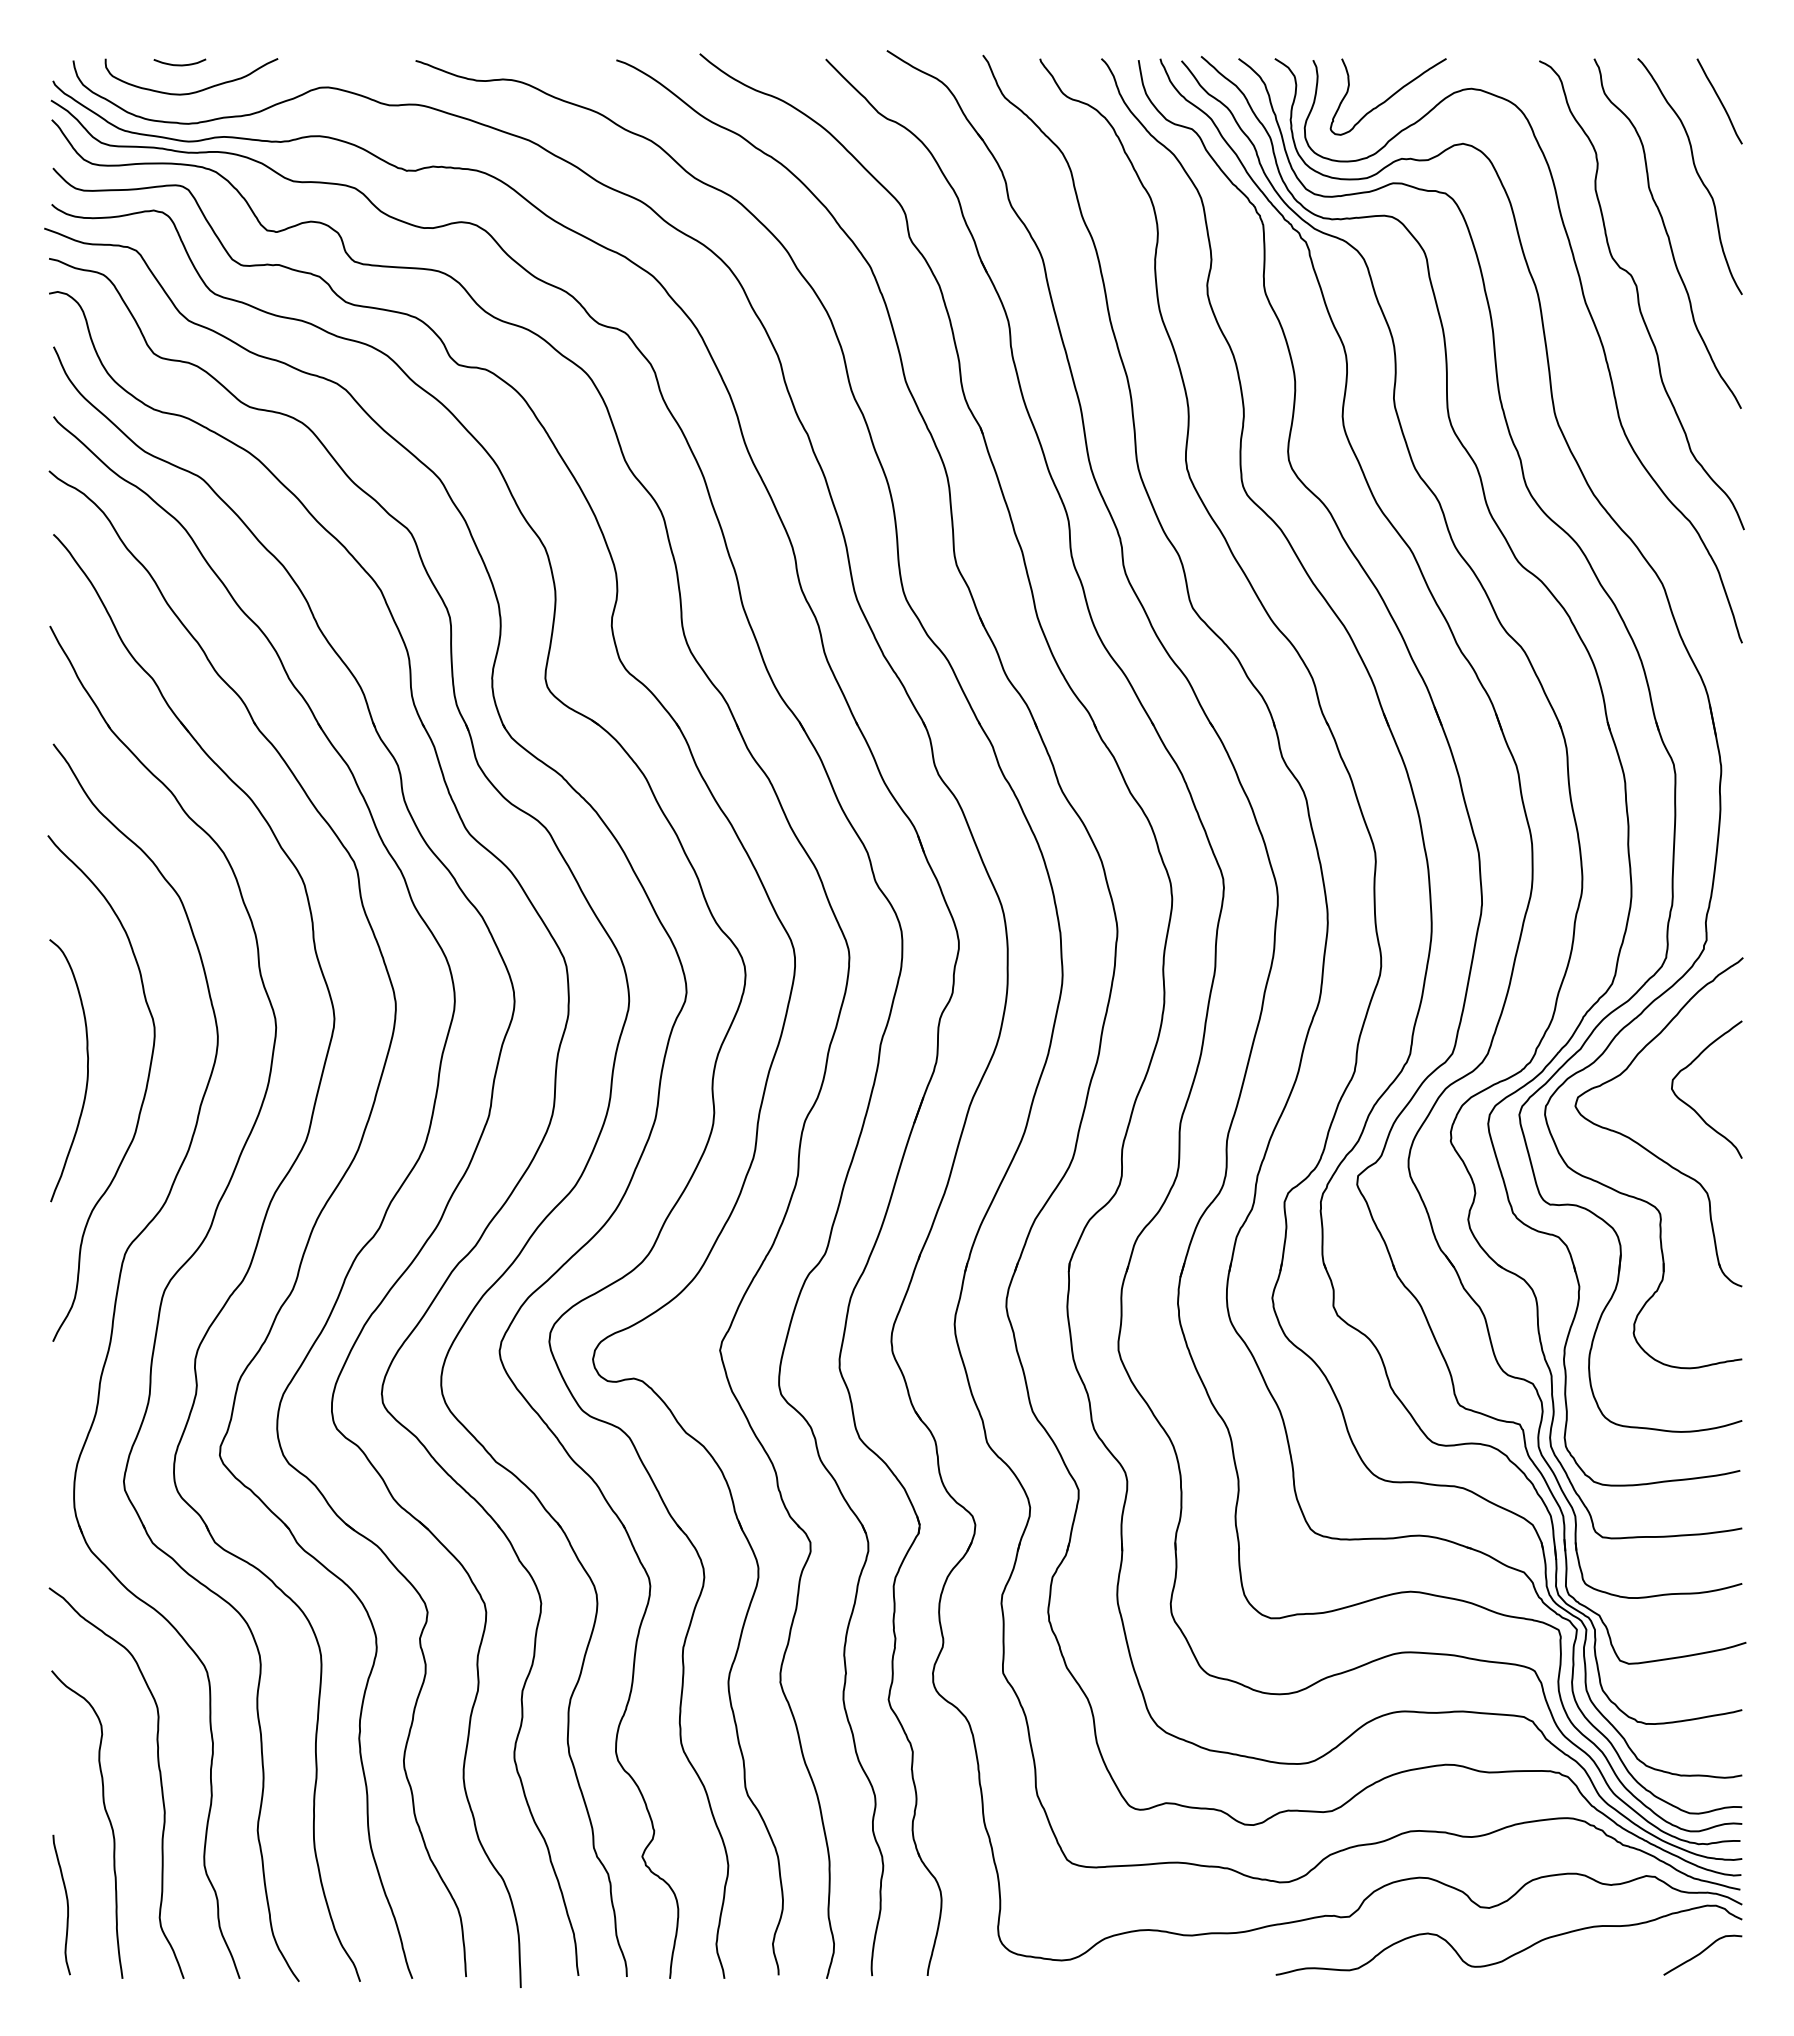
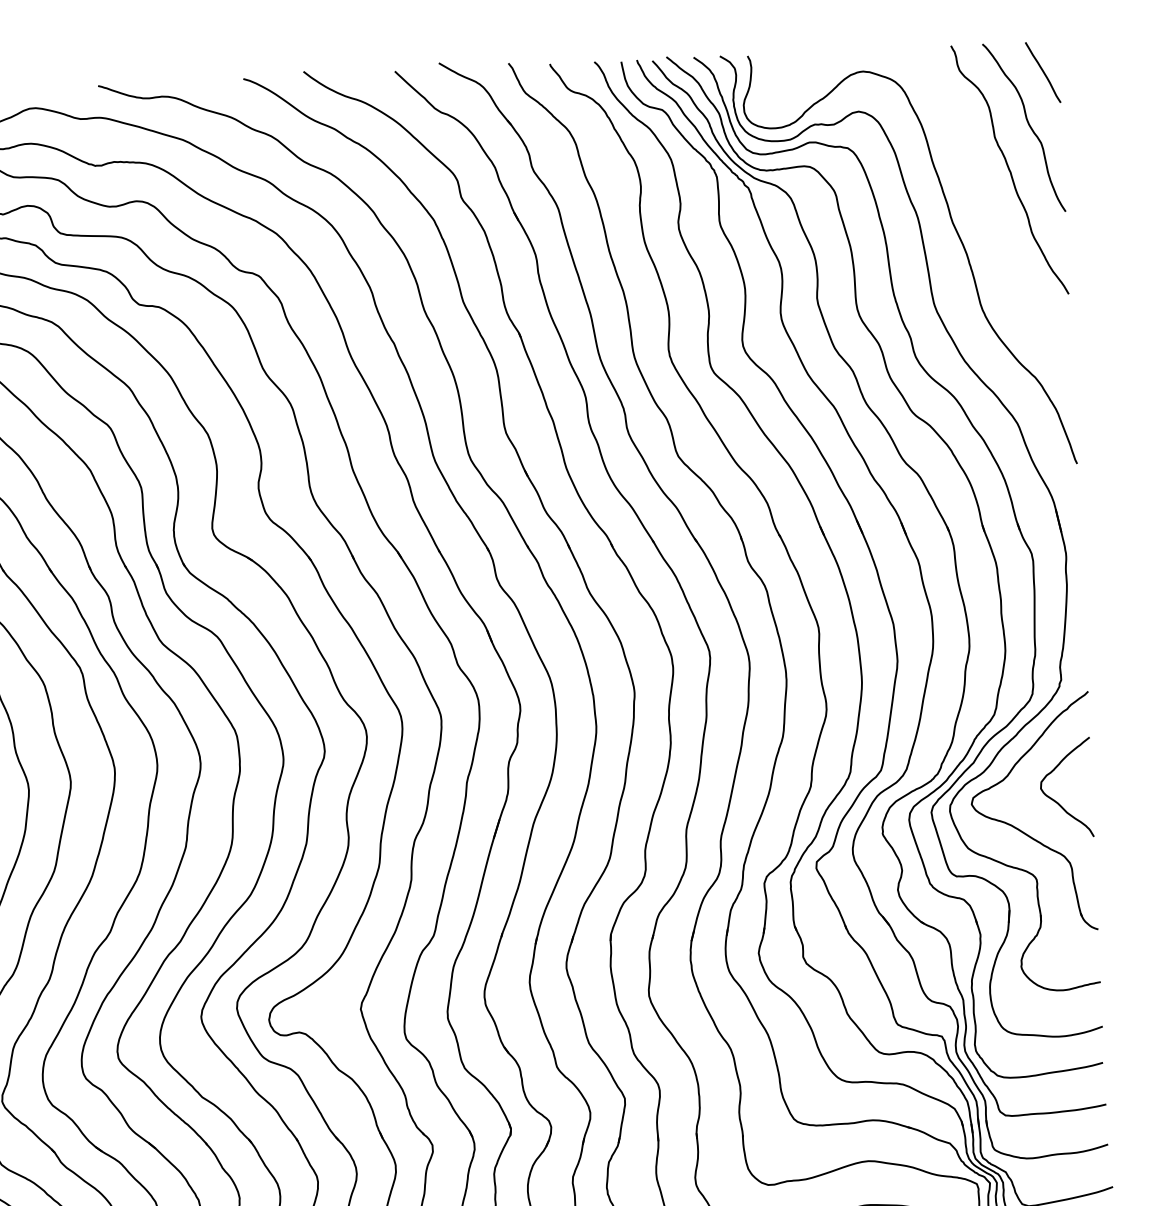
curve: (1388, 97) -> (803, 80), removed
curve: (1639, 297) -> (991, 217), removed

